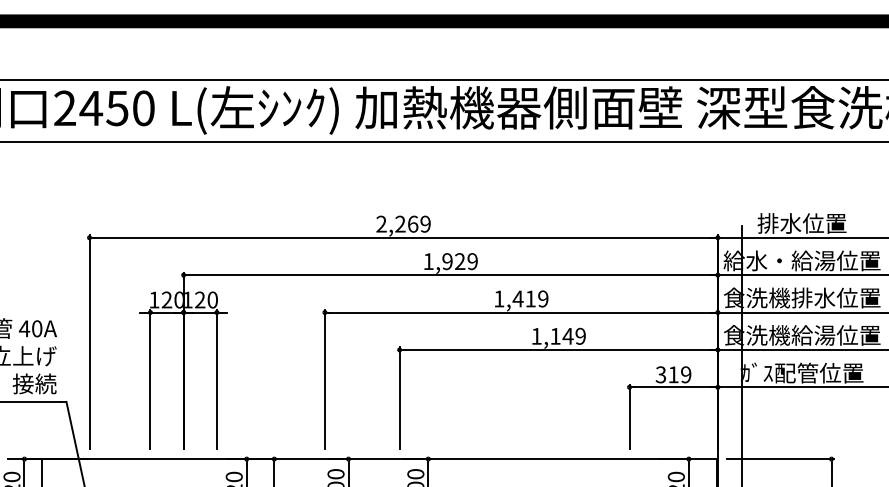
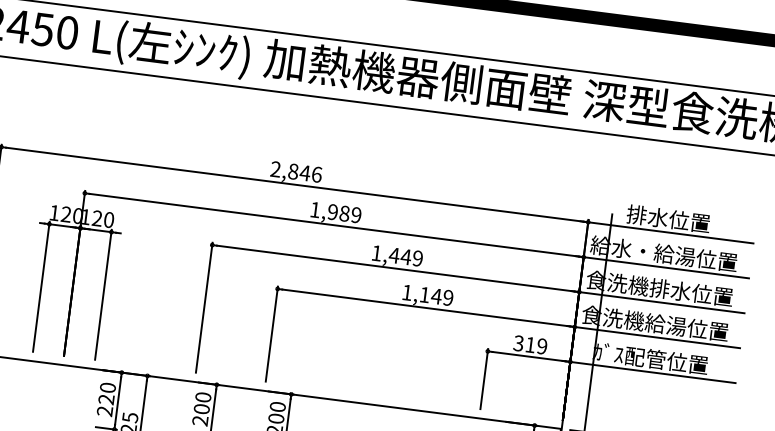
text: (412, 223) -> (304, 172), 2,269 -> 2,846
text: (460, 261) -> (345, 213), 1,929 -> 1,989
text: (530, 298) -> (405, 256), 1,419 -> 1,449

